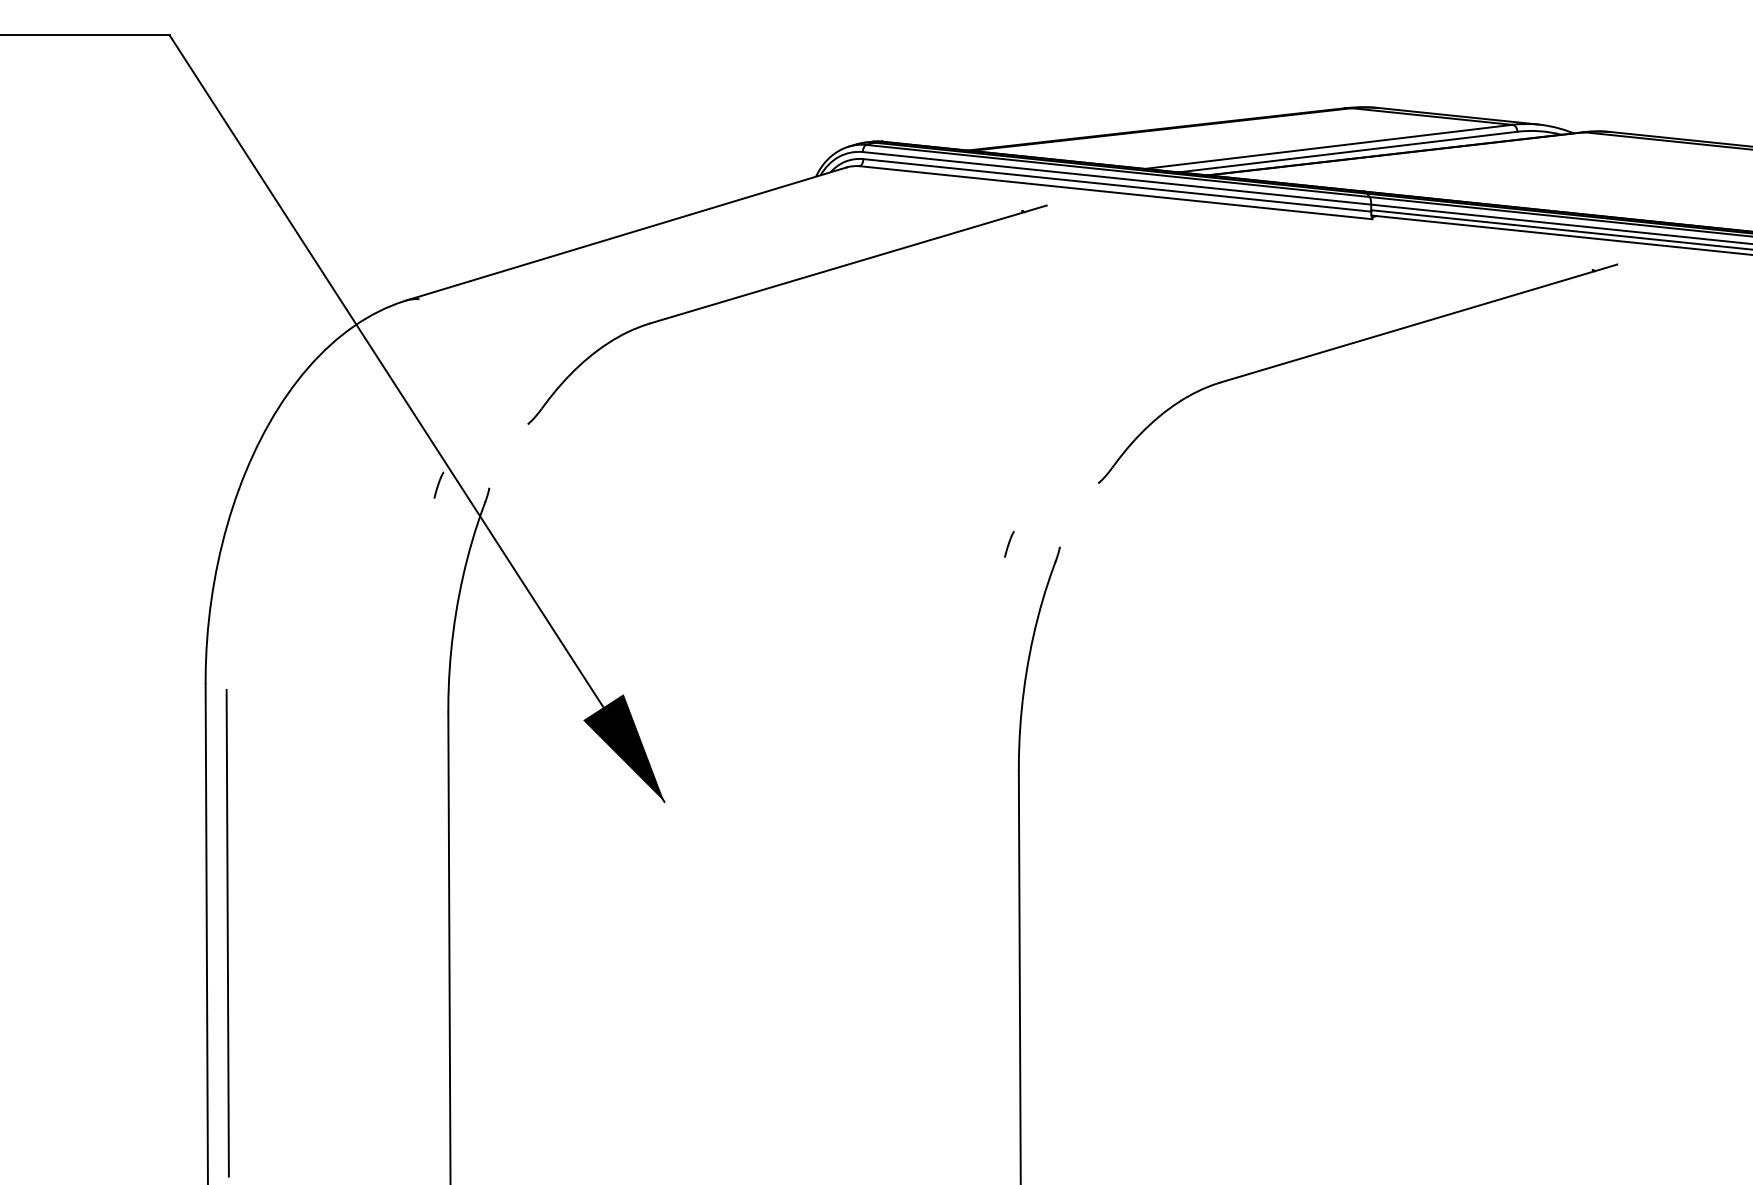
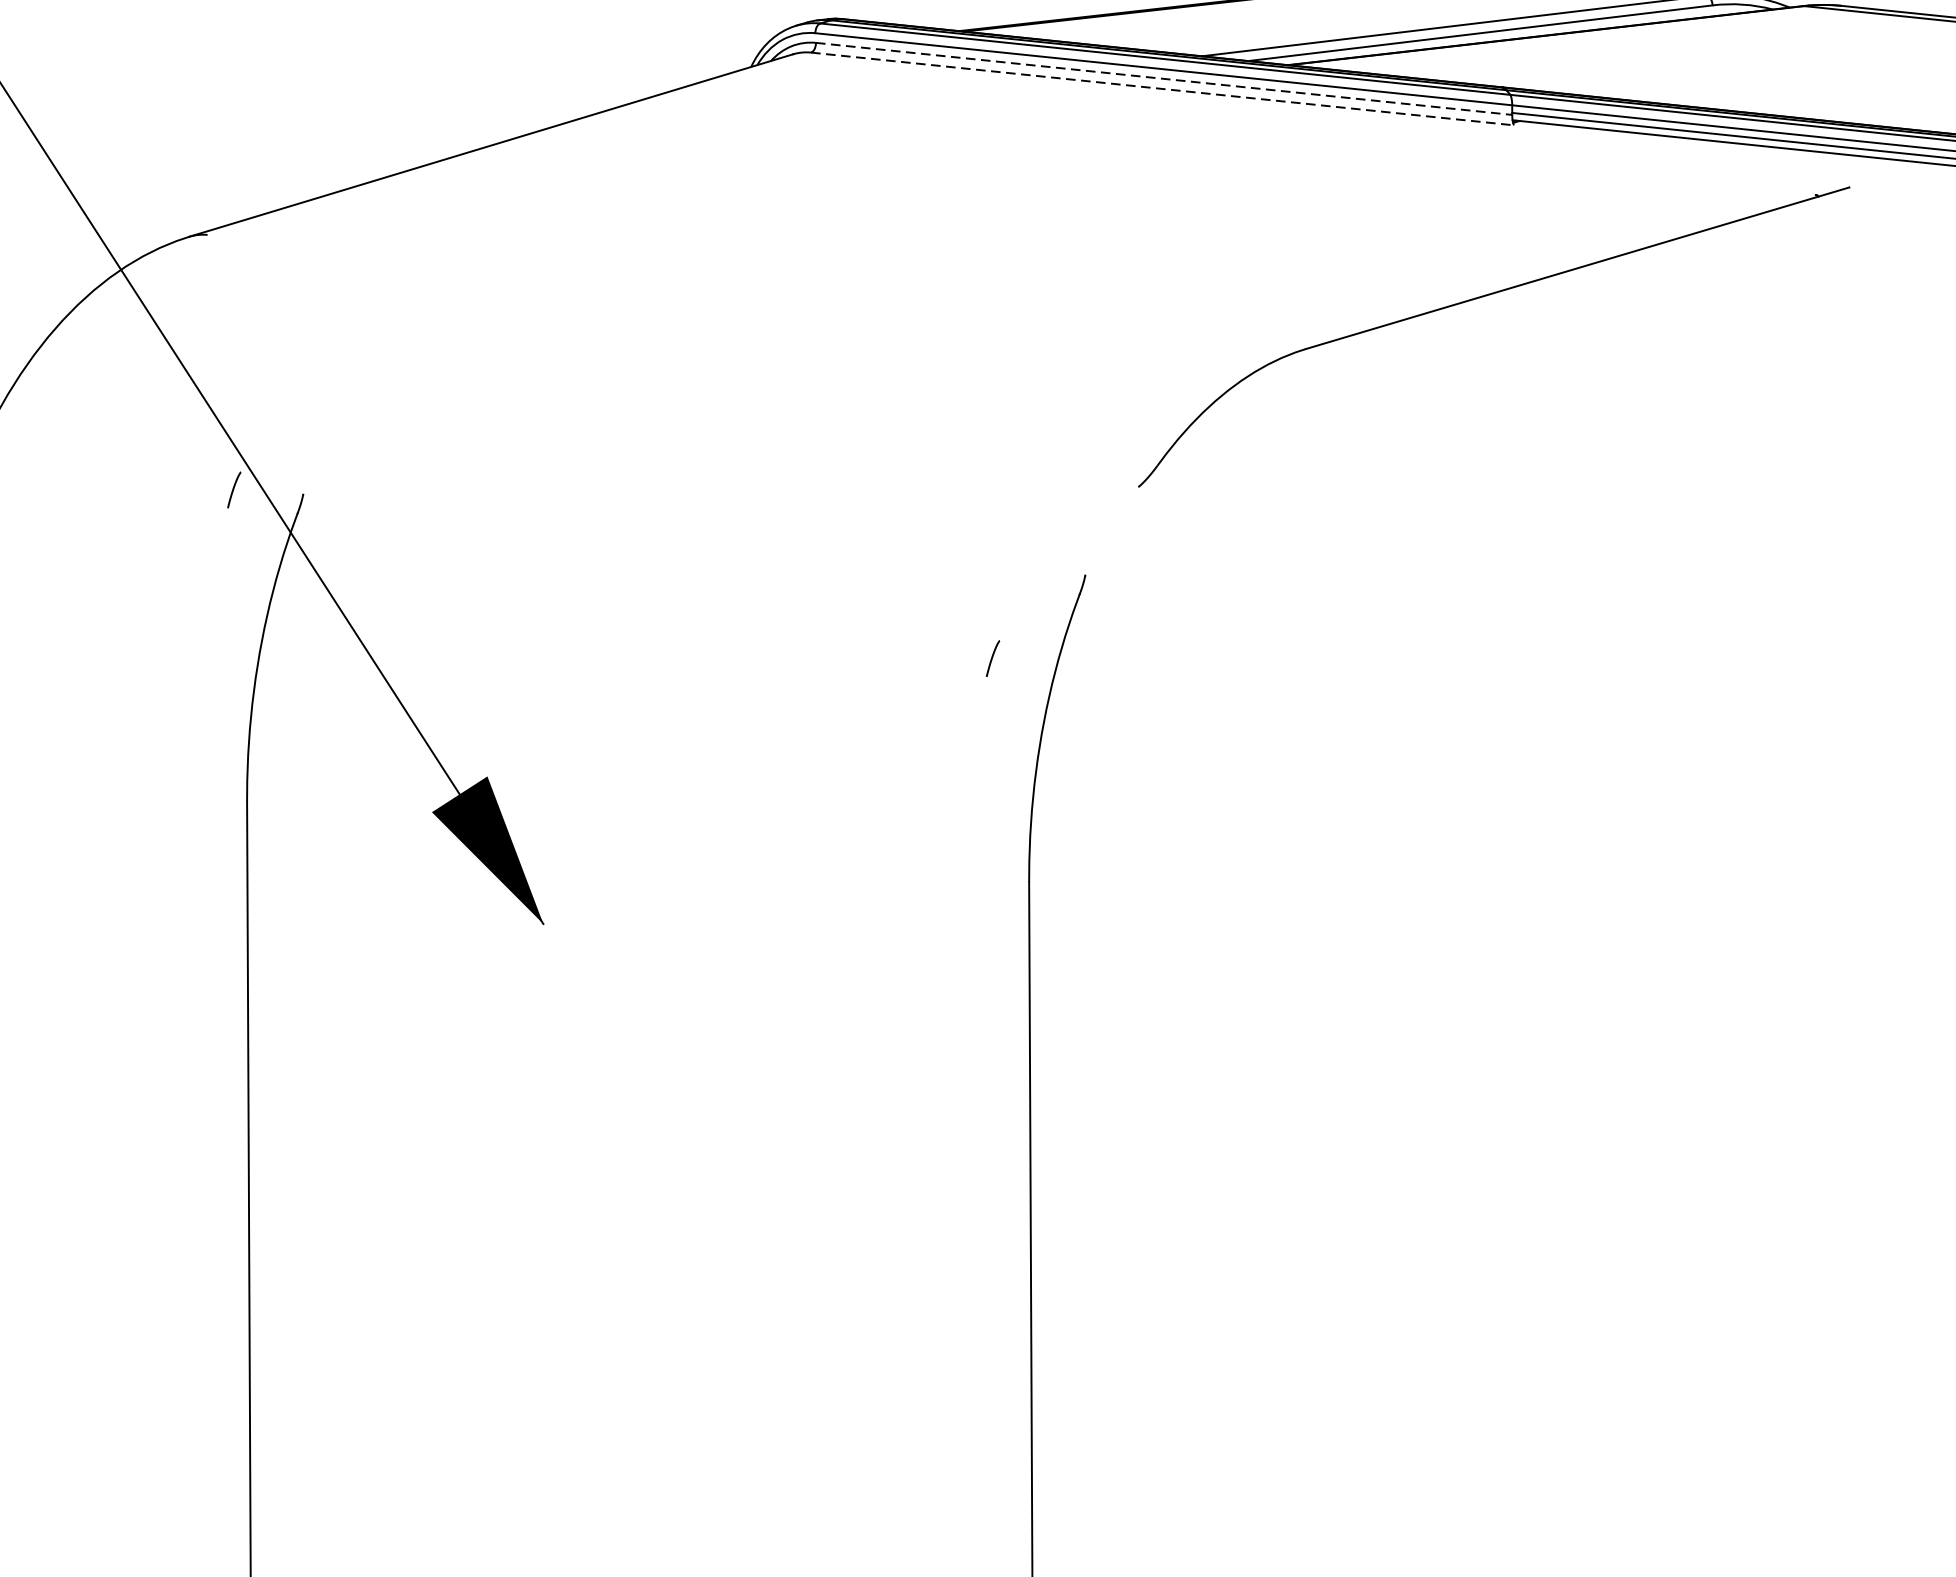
line: (1117, 185) -> (1164, 79), solid -> dashed
line: (1116, 192) -> (1163, 88), solid -> dashed
part: (778, 286) -> (699, 217), removed
line: (1009, 543) -> (993, 657), moved

